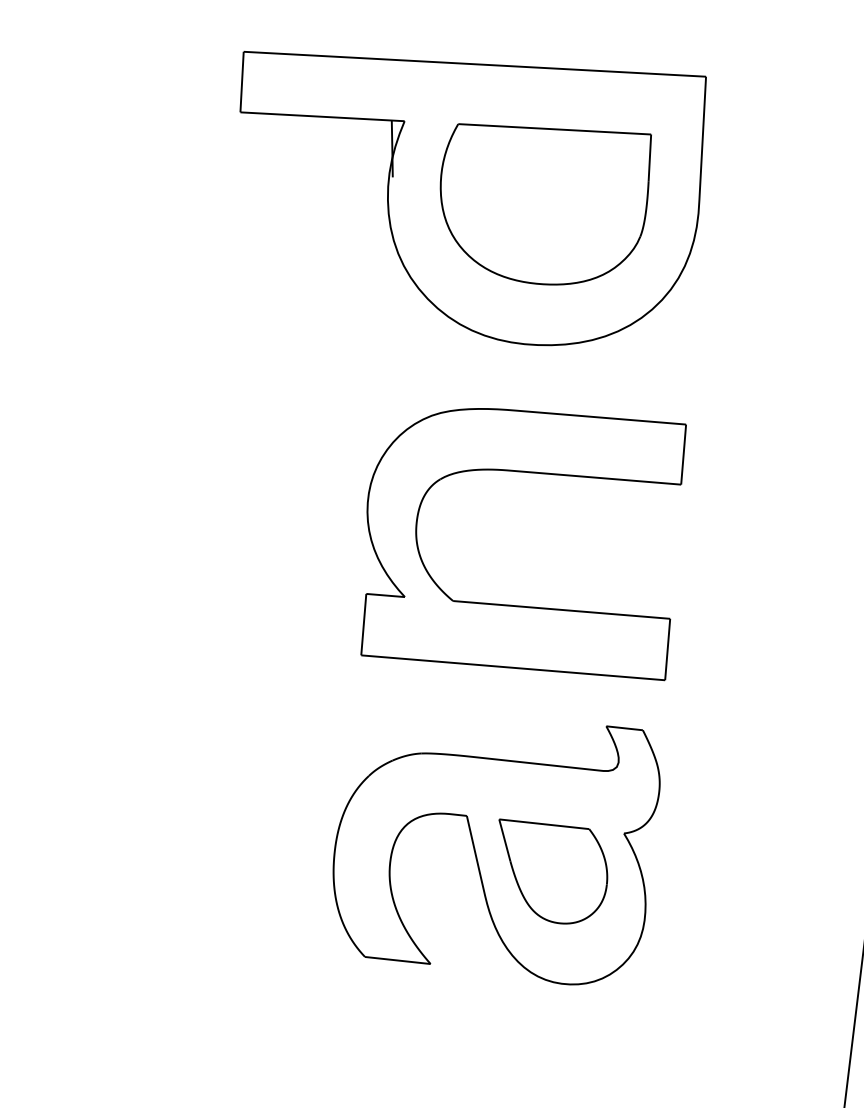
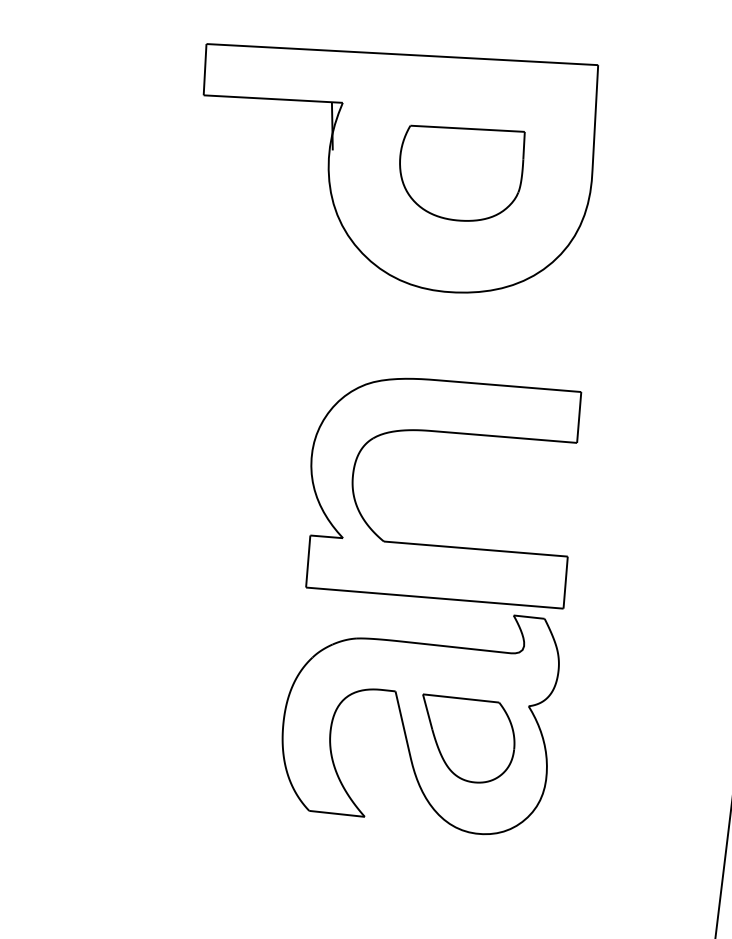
part: (545, 204) -> (462, 173), size x0.7
part: (523, 605) -> (443, 545), moved

